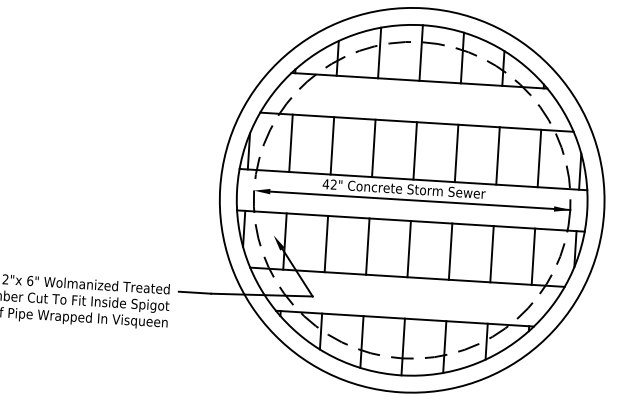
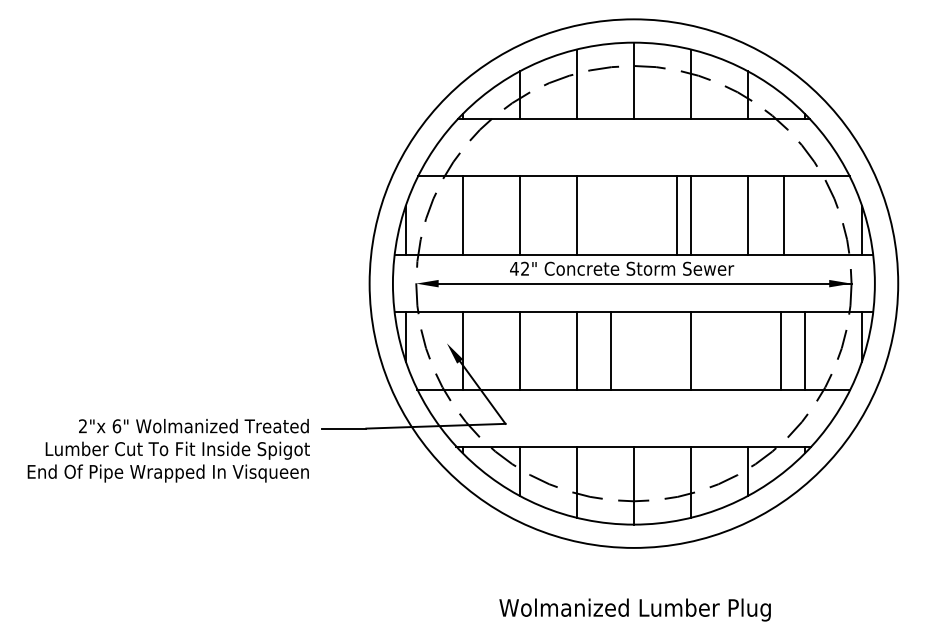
line: (414, 150) -> (676, 215), moved
line: (539, 158) -> (783, 215), moved
line: (408, 248) -> (610, 350), moved
line: (491, 253) -> (780, 350), moved

